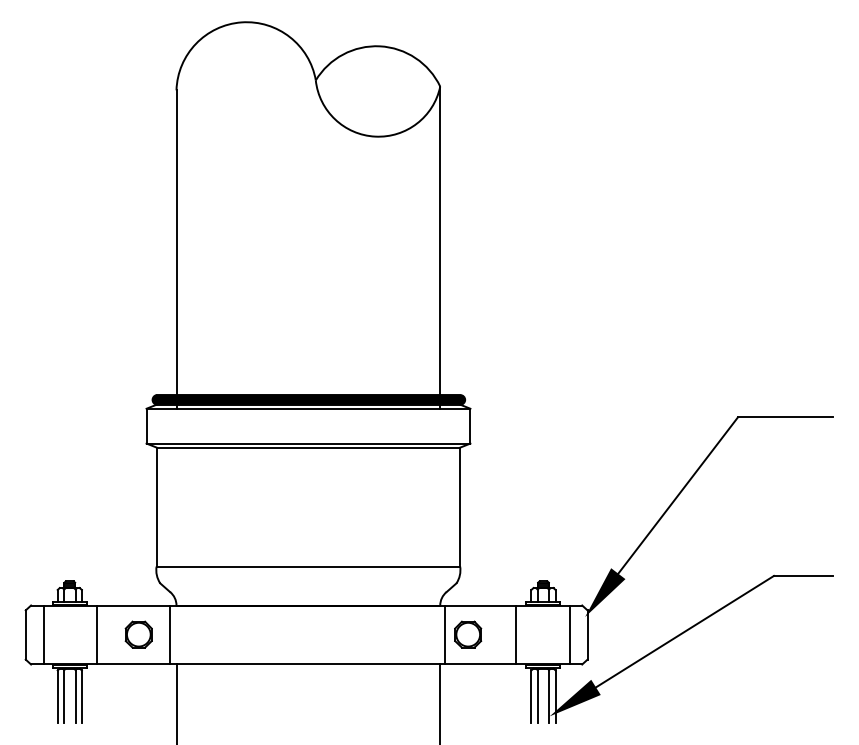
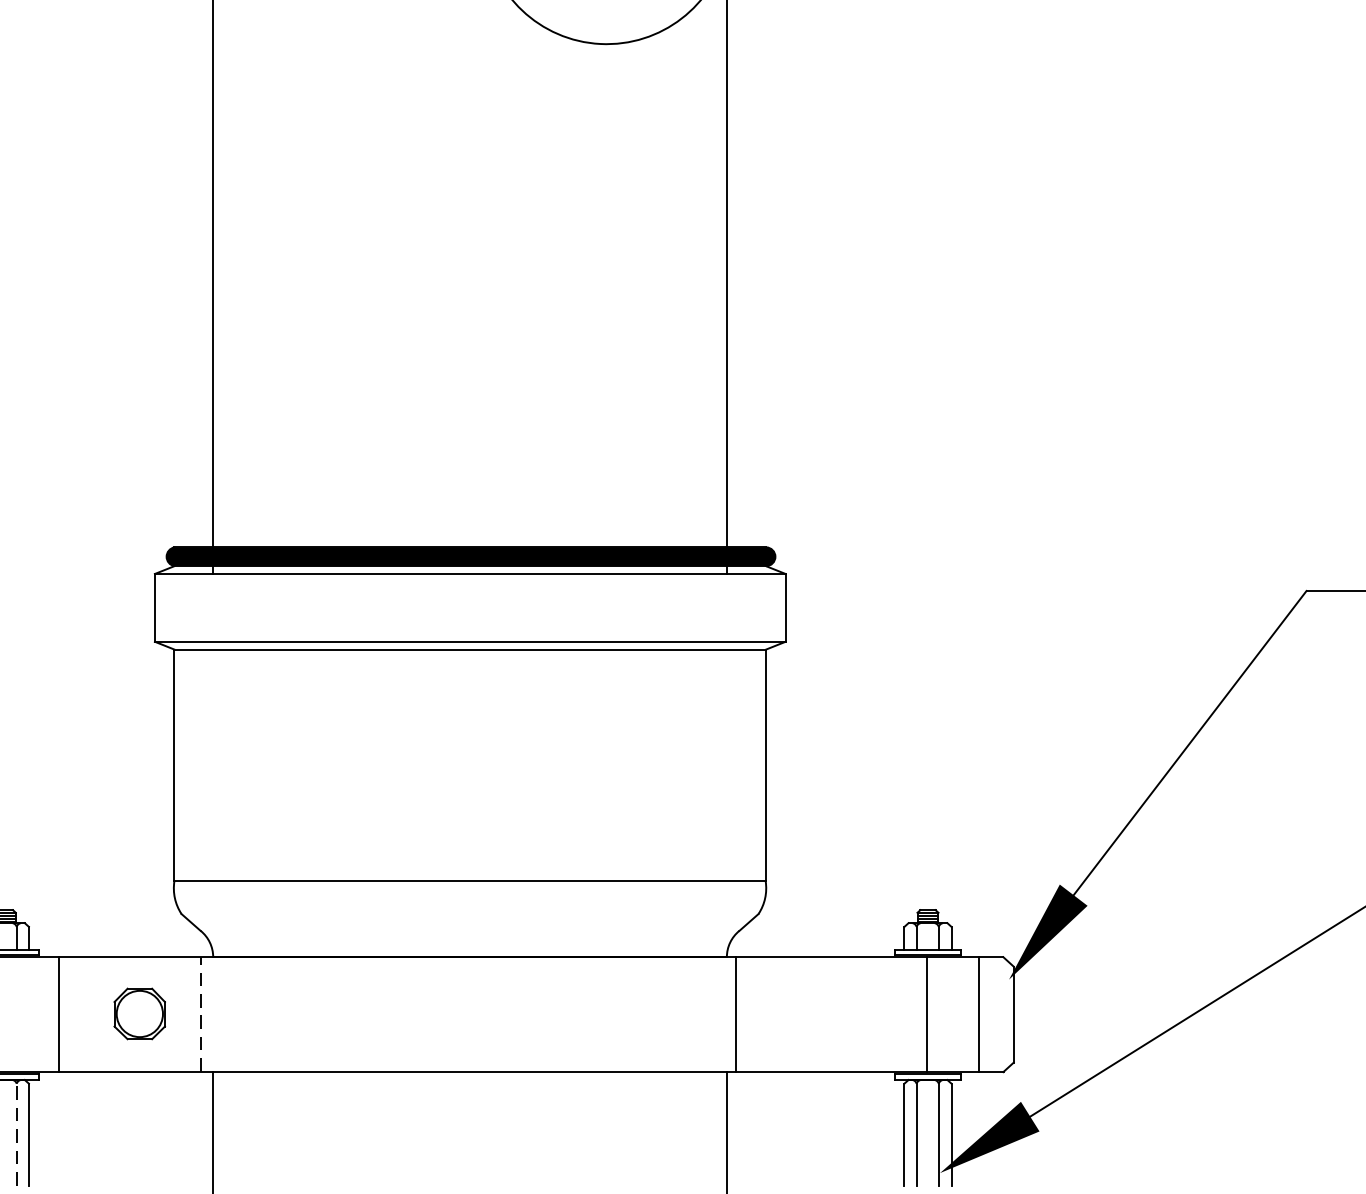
line: (170, 634) -> (201, 1013), solid -> dashed
part: (468, 634) -> (781, 1013), removed
line: (516, 634) -> (927, 1013), moved
line: (75, 696) -> (16, 1134), solid -> dashed

